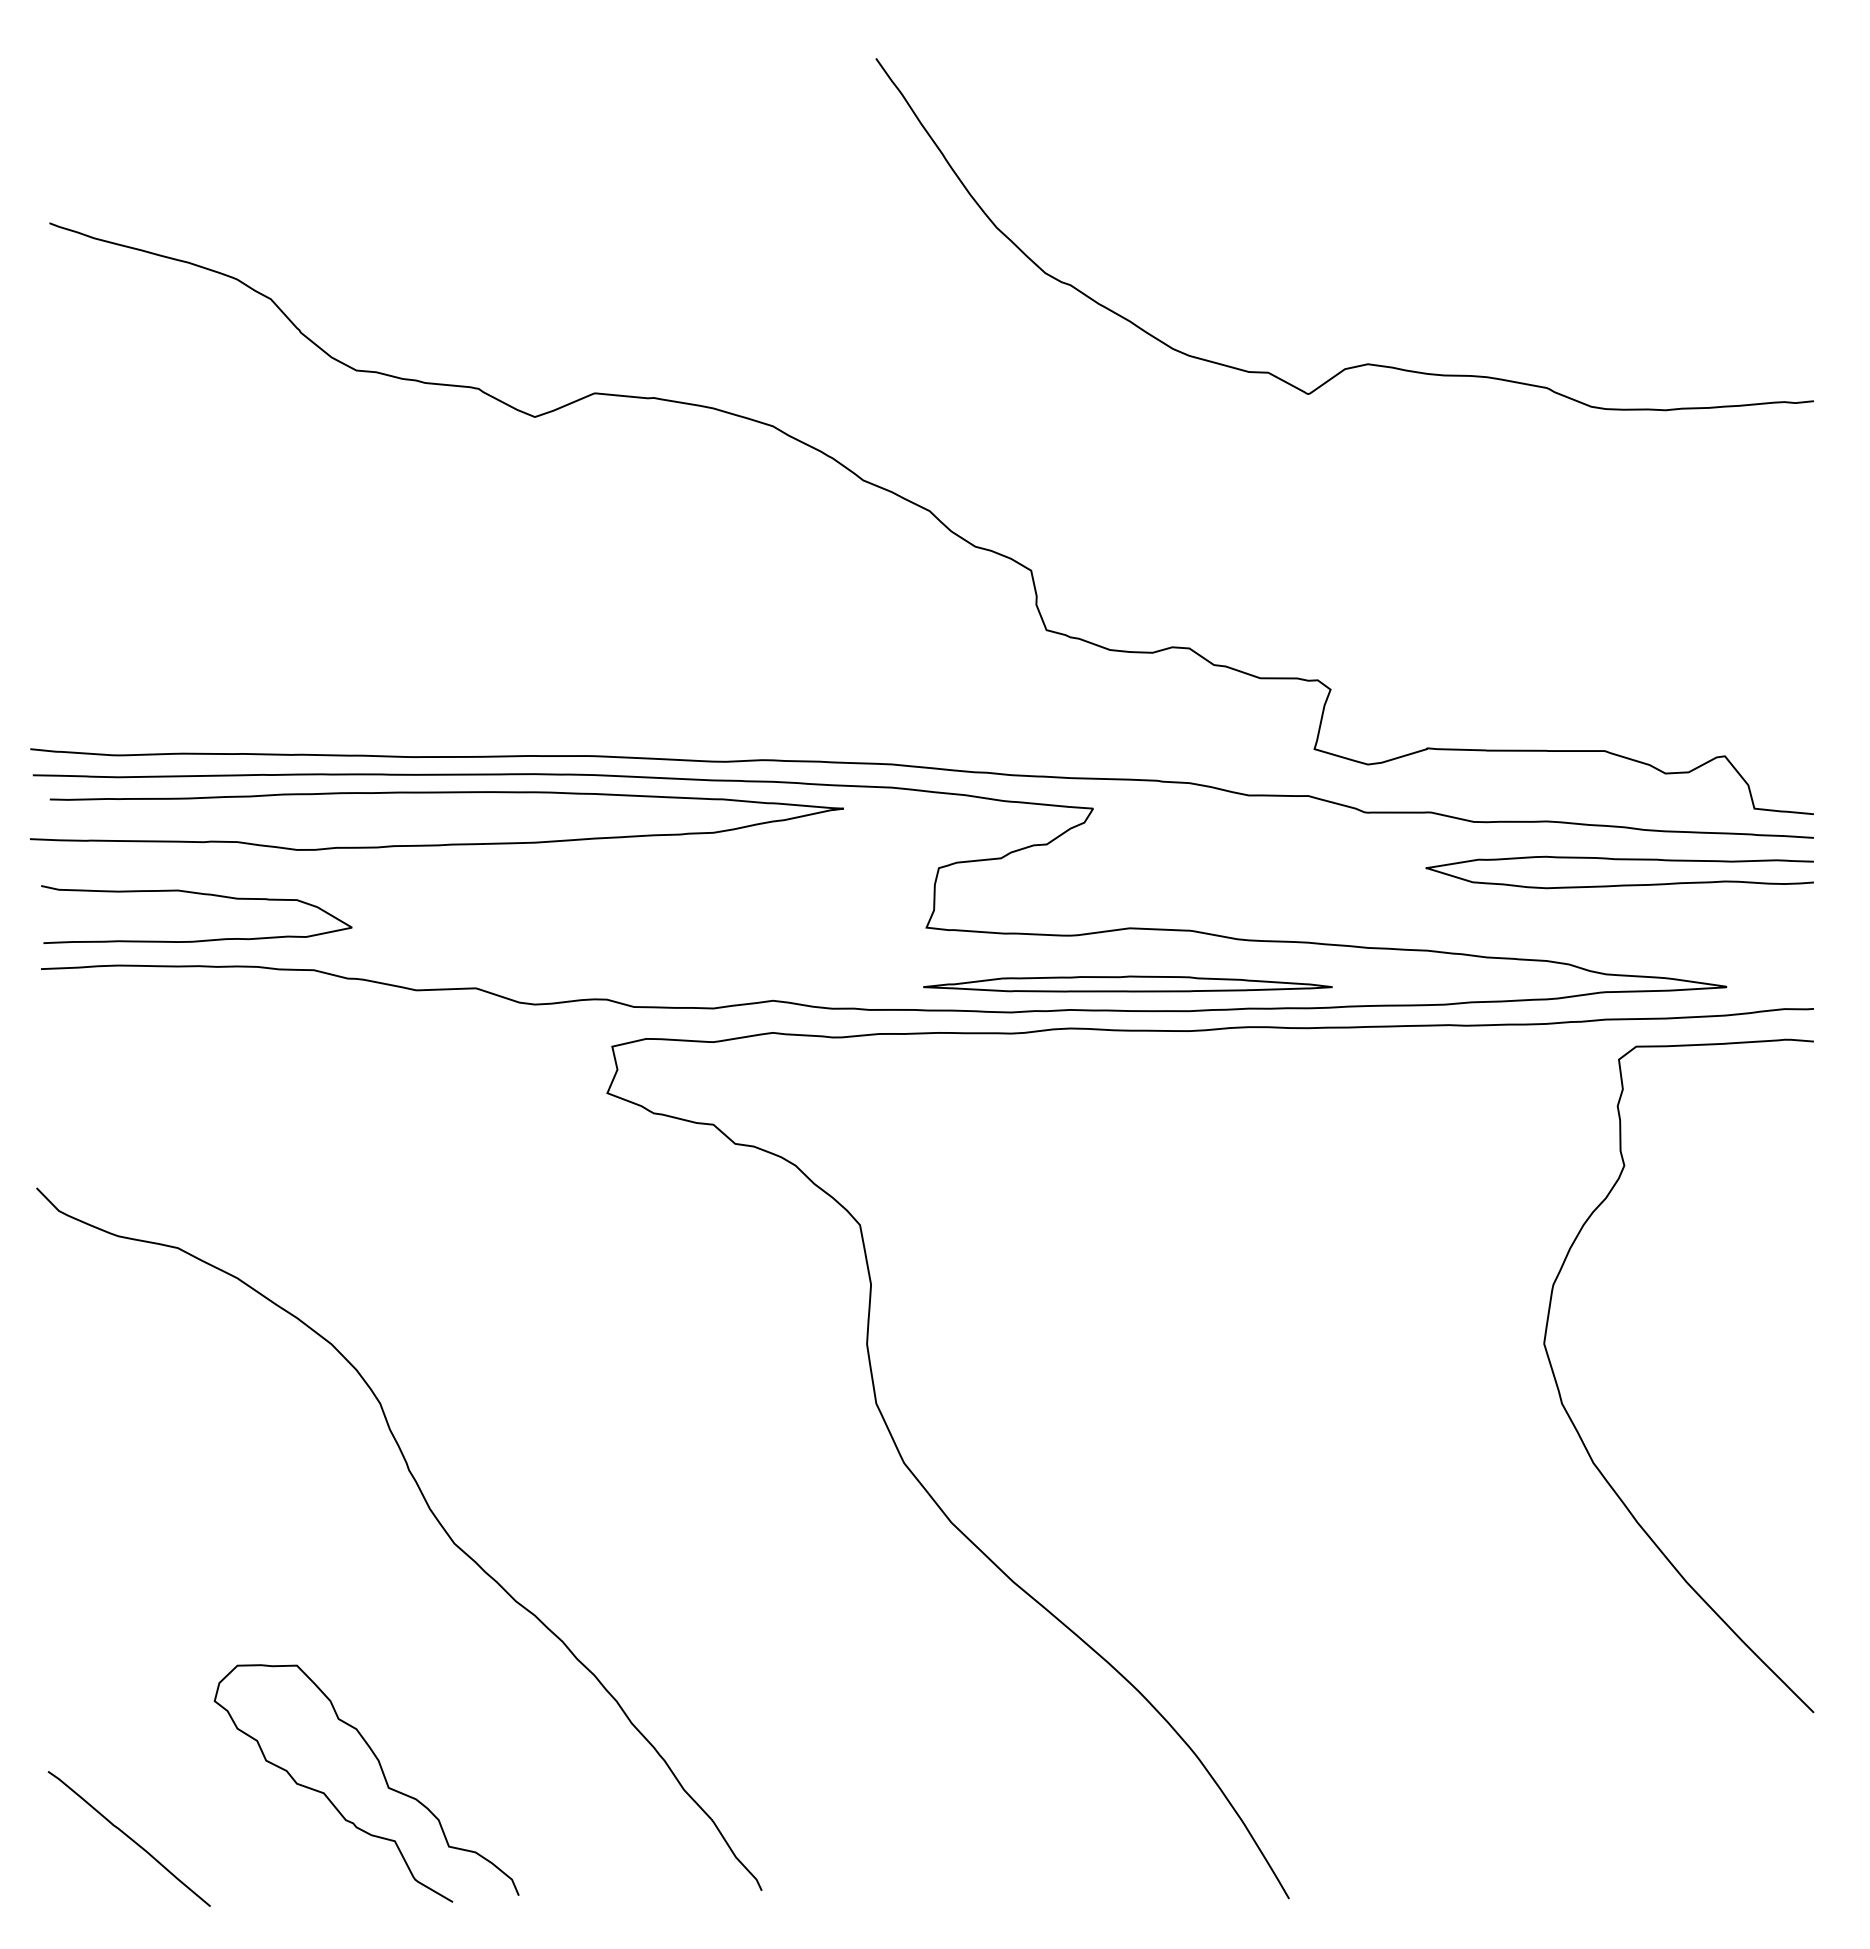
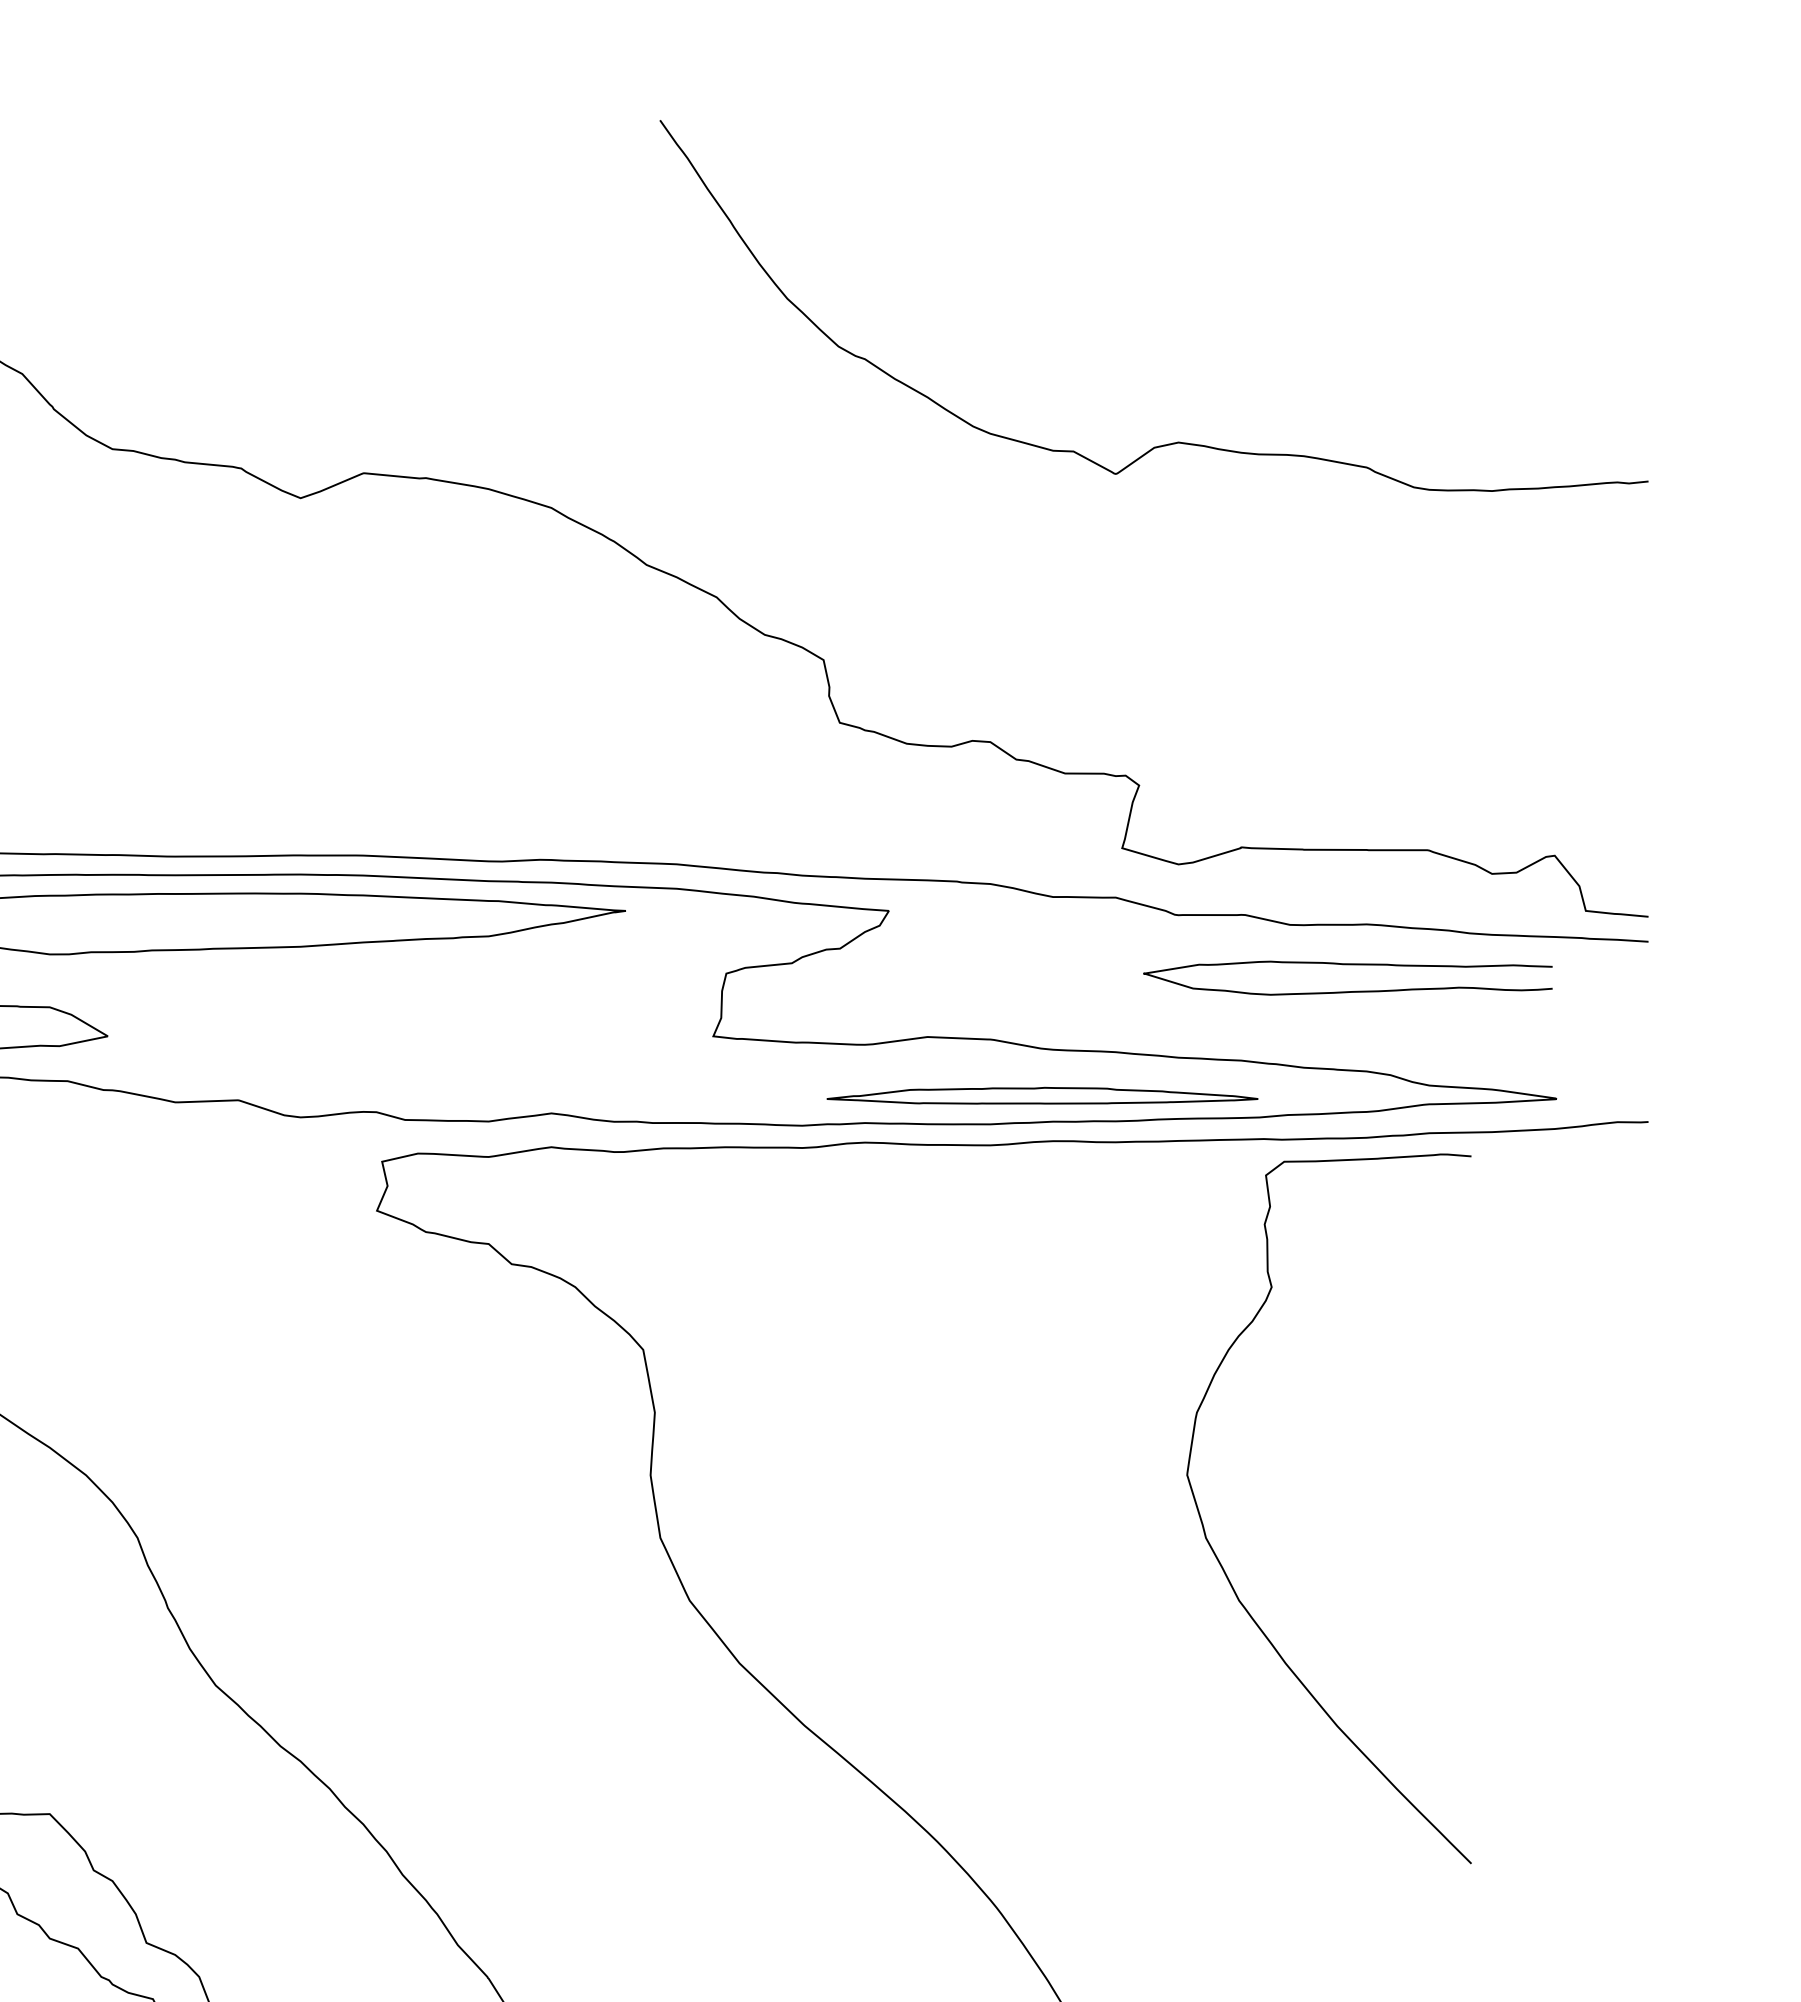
curve: (1619, 860) -> (1347, 965), moved
part: (1127, 983) -> (1042, 1095), moved
curve: (1576, 1427) -> (1221, 1563), moved

